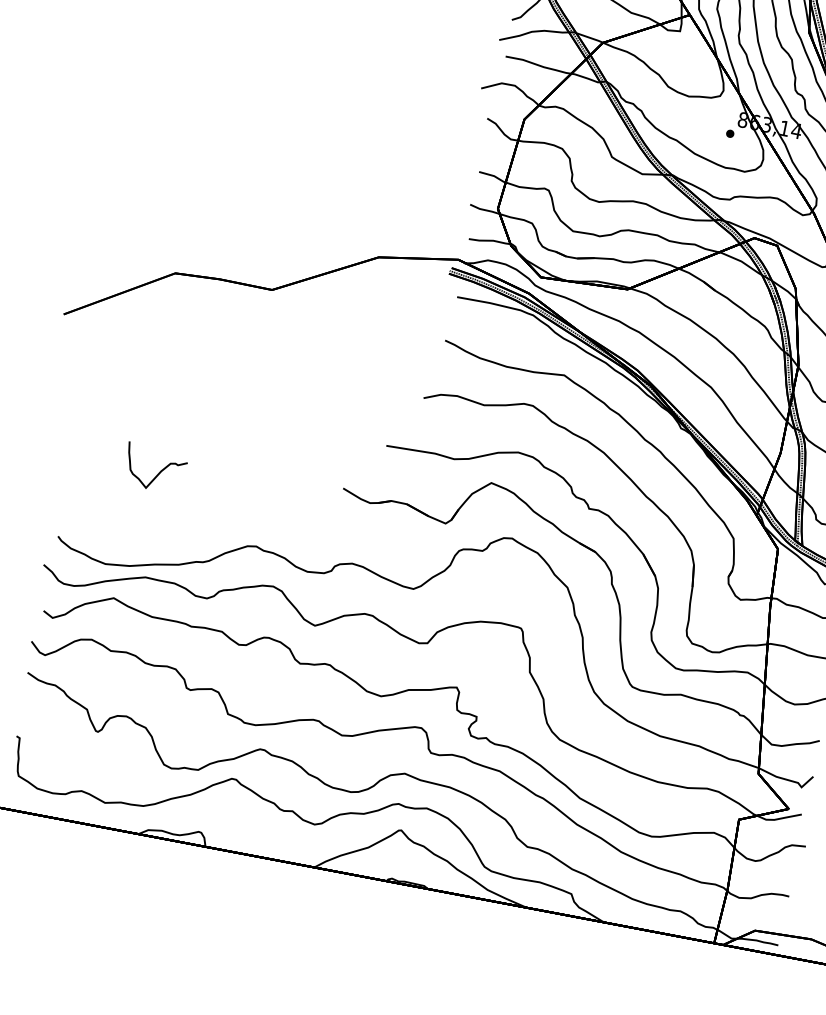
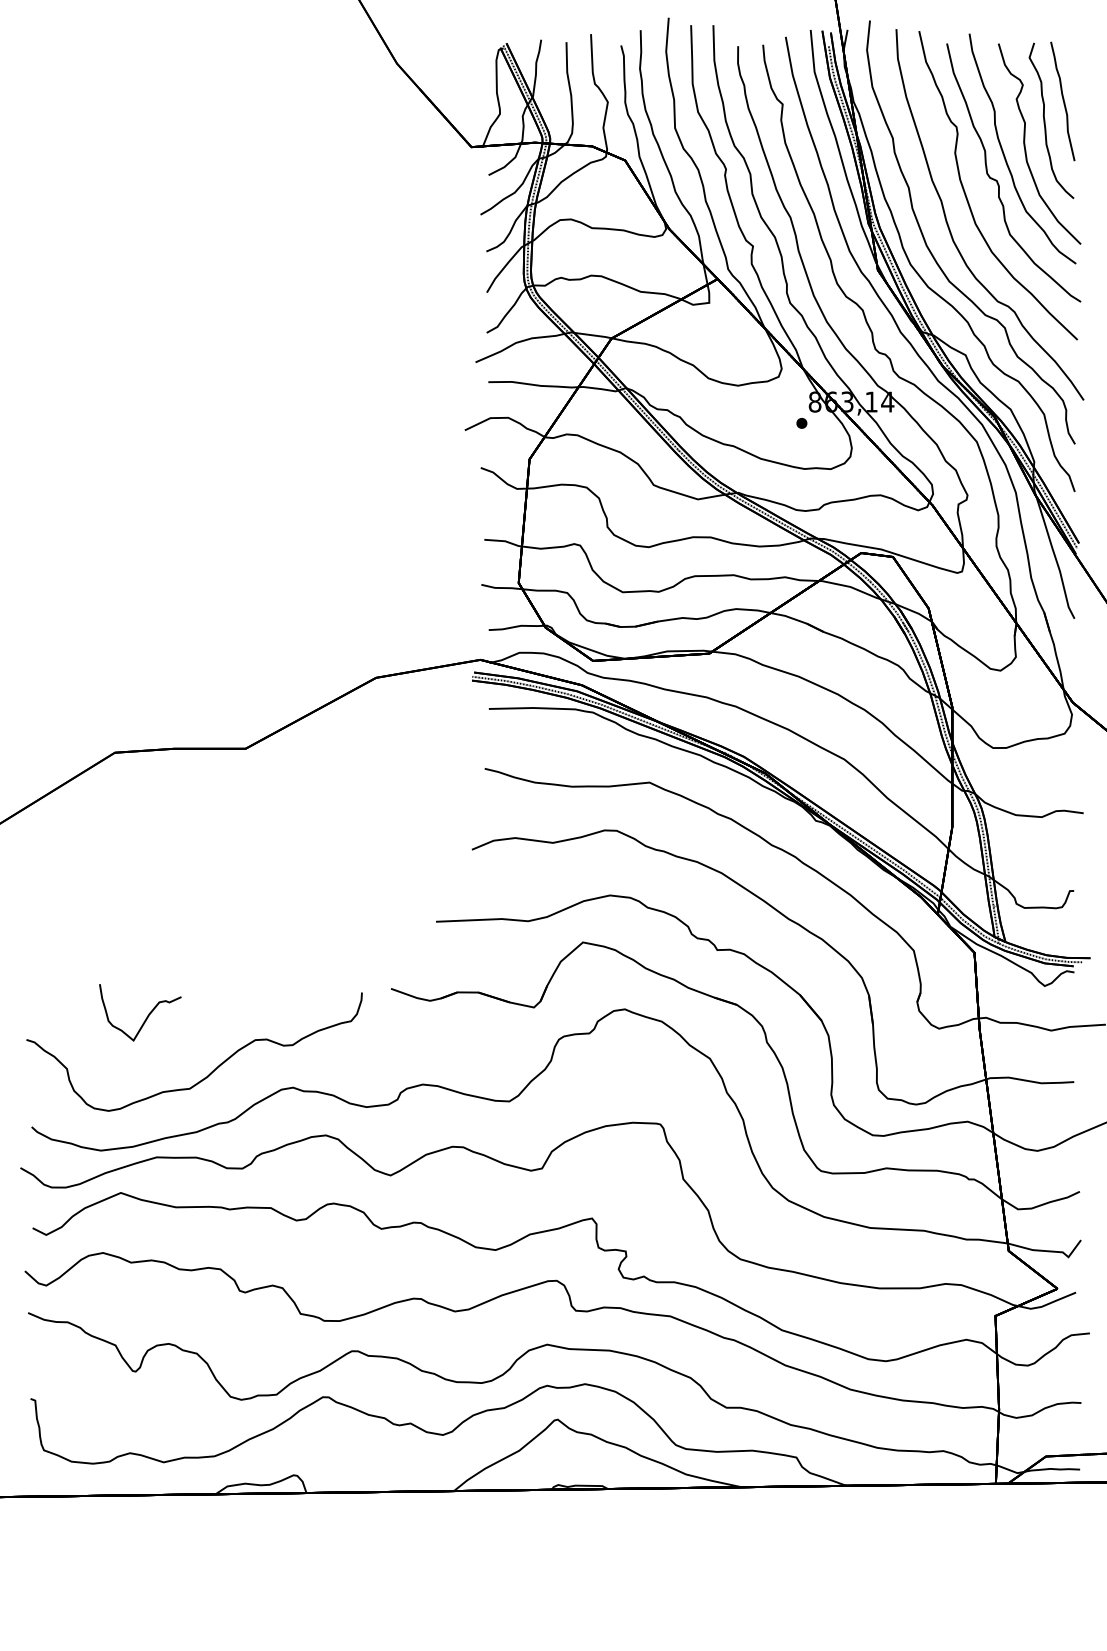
curve: (199, 521) -> (212, 1070), added

